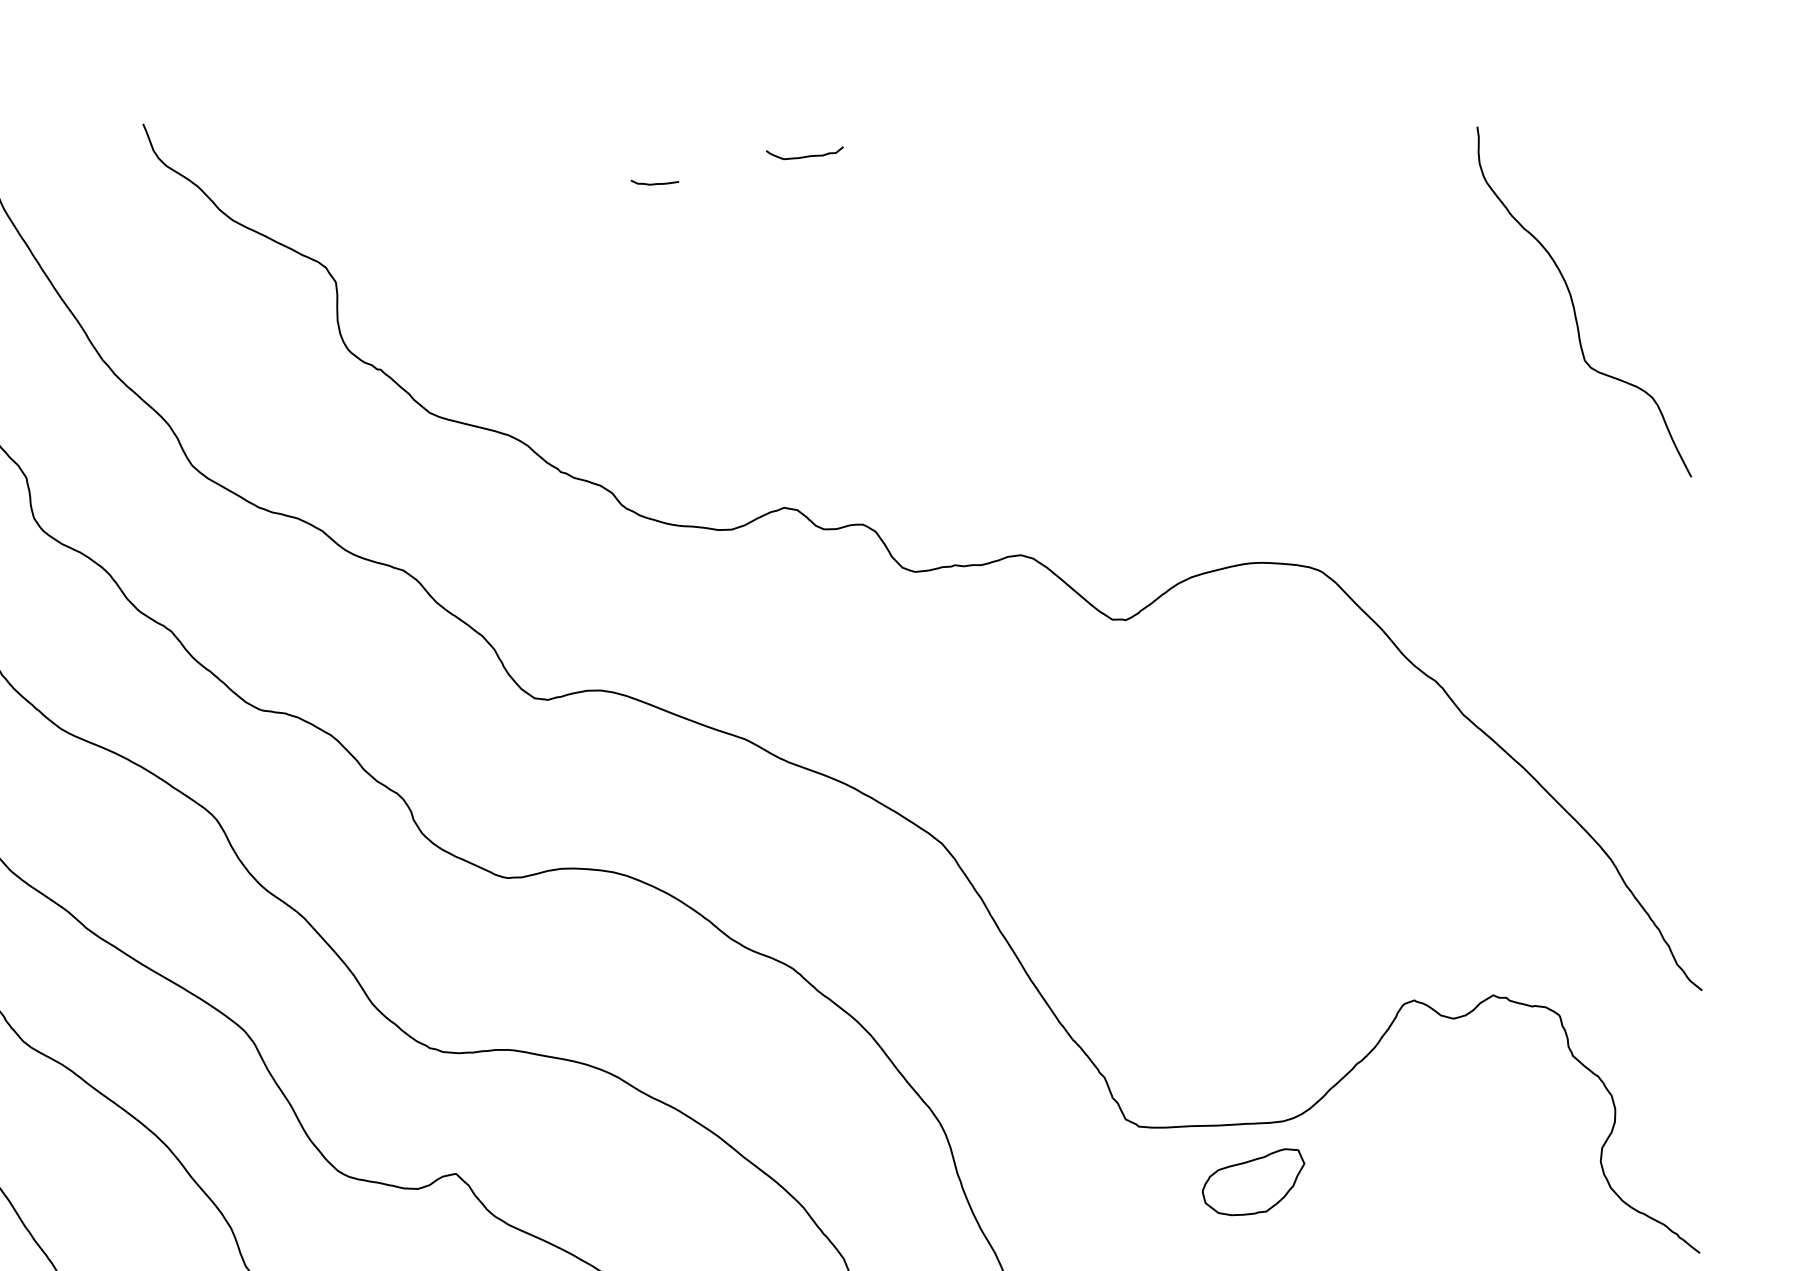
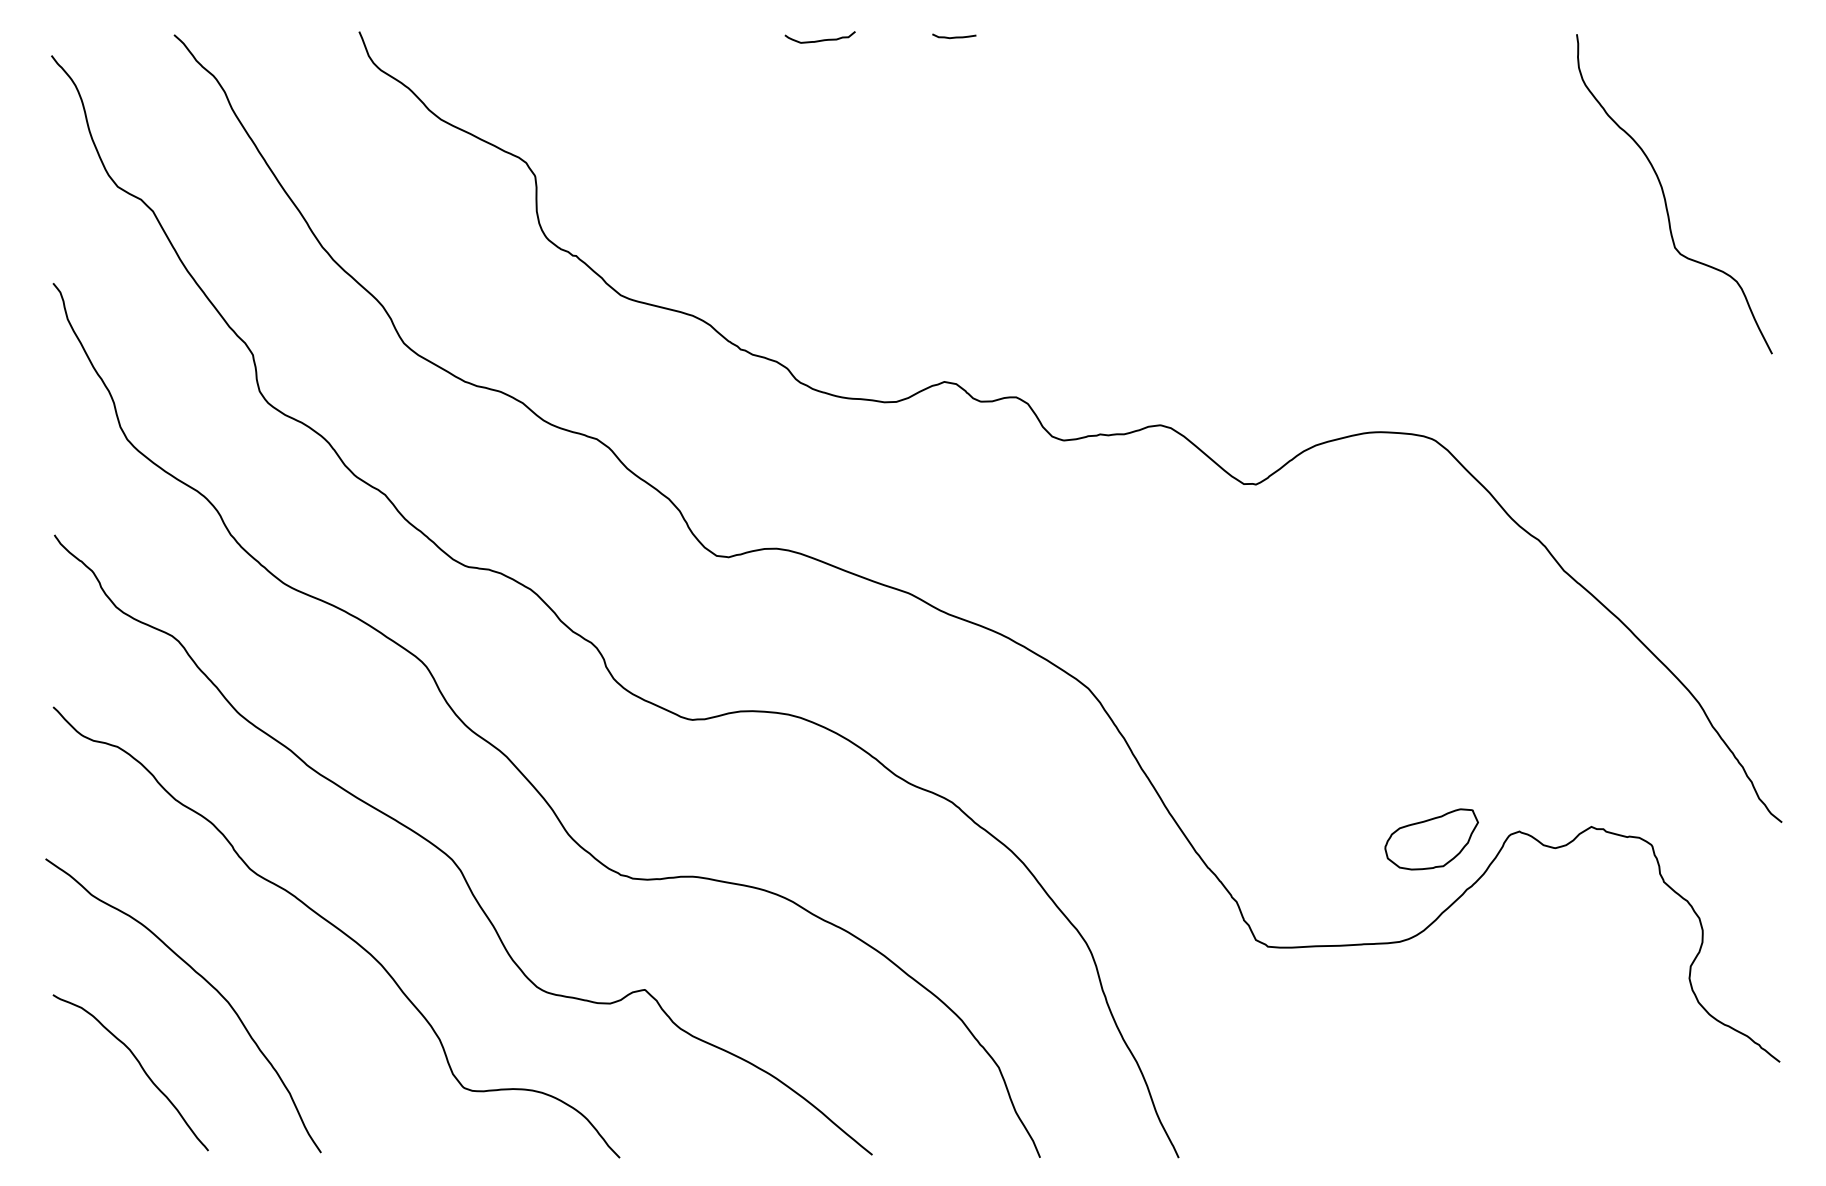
curve: (806, 155) -> (821, 39), moved
curve: (655, 182) -> (954, 36), moved
part: (1253, 1182) -> (1431, 839), moved

